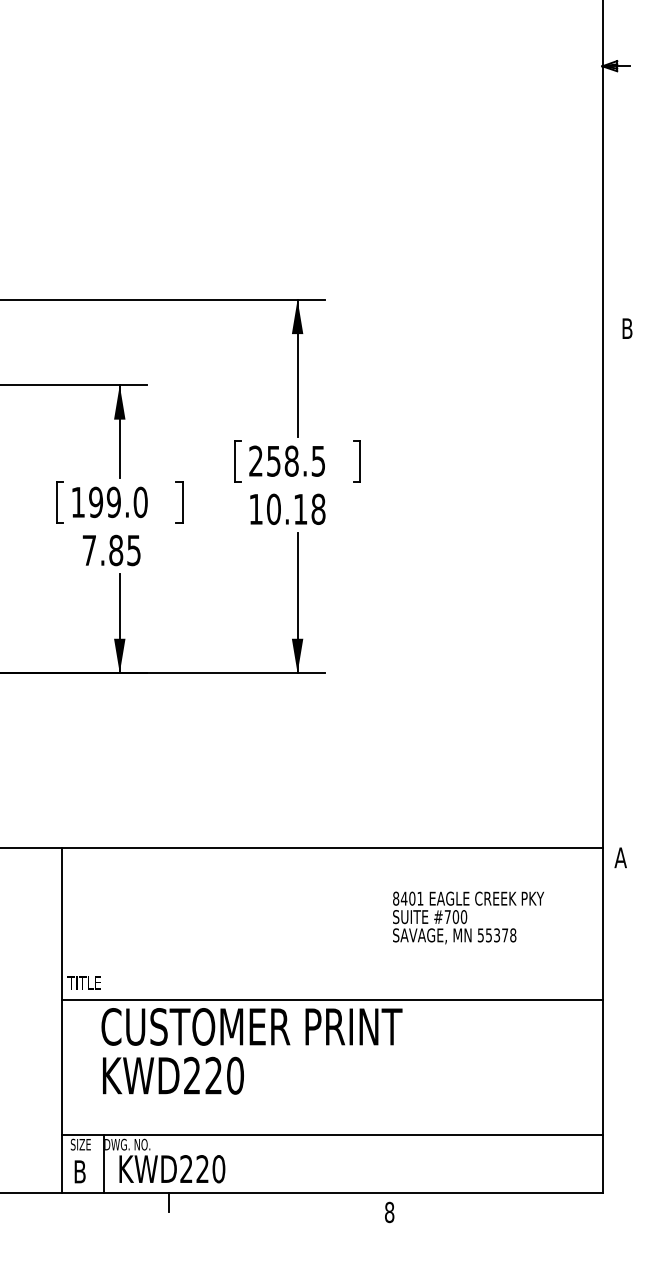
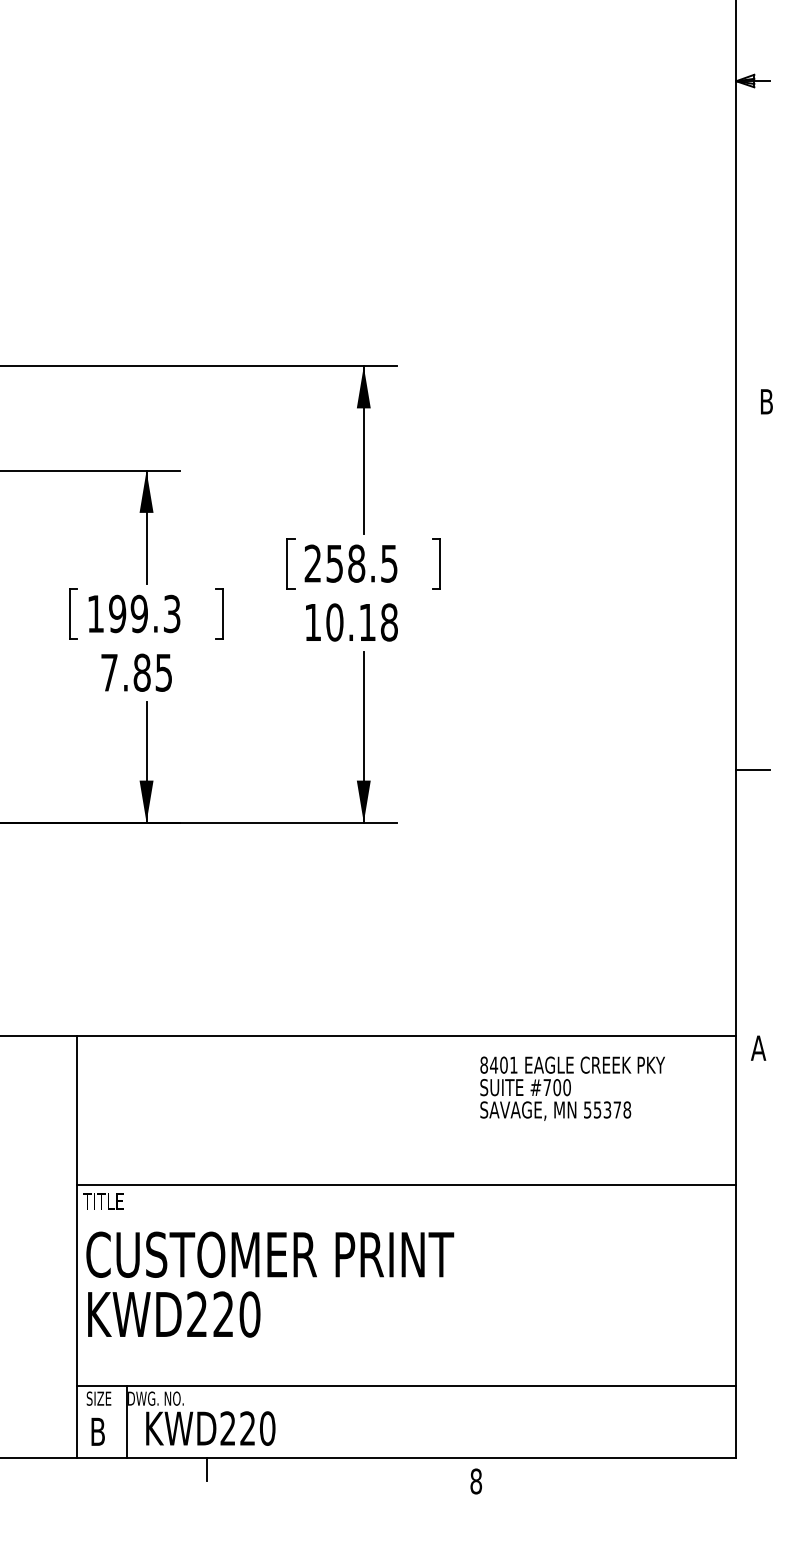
text: (140, 502) -> (171, 614), 199.0 -> 199.3
line: (616, 630) -> (753, 770), added
text: (468, 917) -> (572, 1088), moved
line: (332, 999) -> (406, 1184), moved
text: (251, 1051) -> (269, 1284), moved

